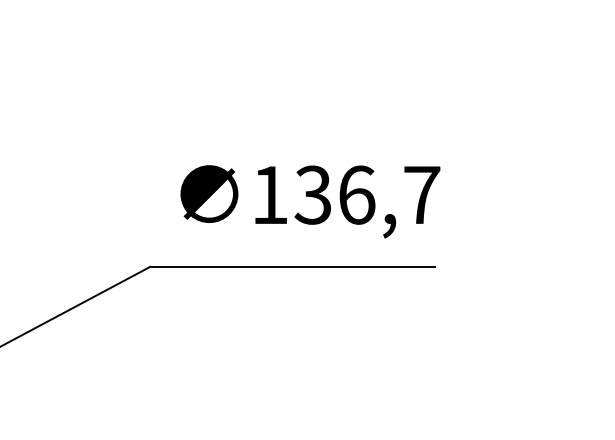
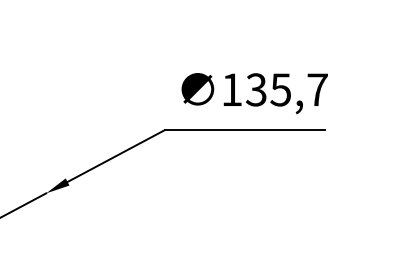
text: (356, 194) -> (280, 89), 136,7 -> 135,7

